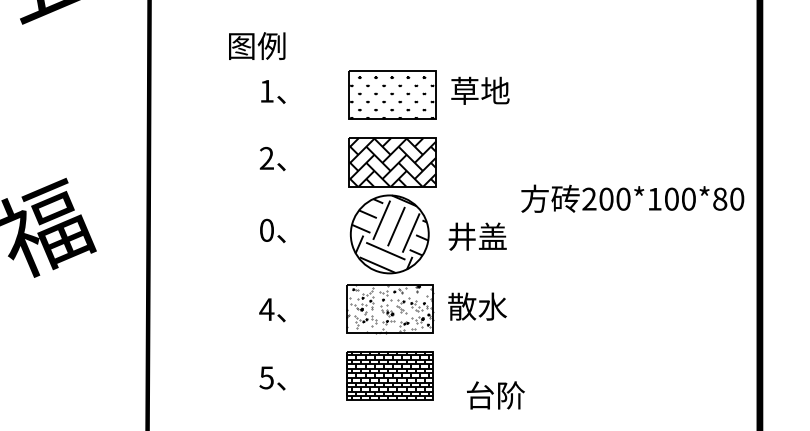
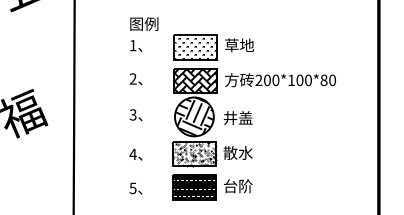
text: (257, 44) -> (144, 23), moved
text: (632, 199) -> (280, 80), moved
text: (265, 229) -> (132, 114), 0 -> 3
text: (496, 396) -> (238, 186), moved

